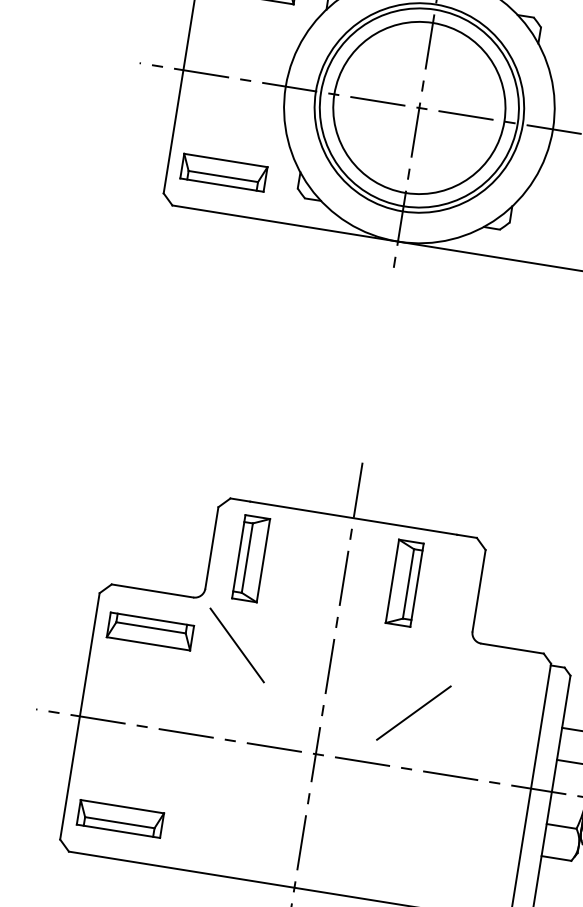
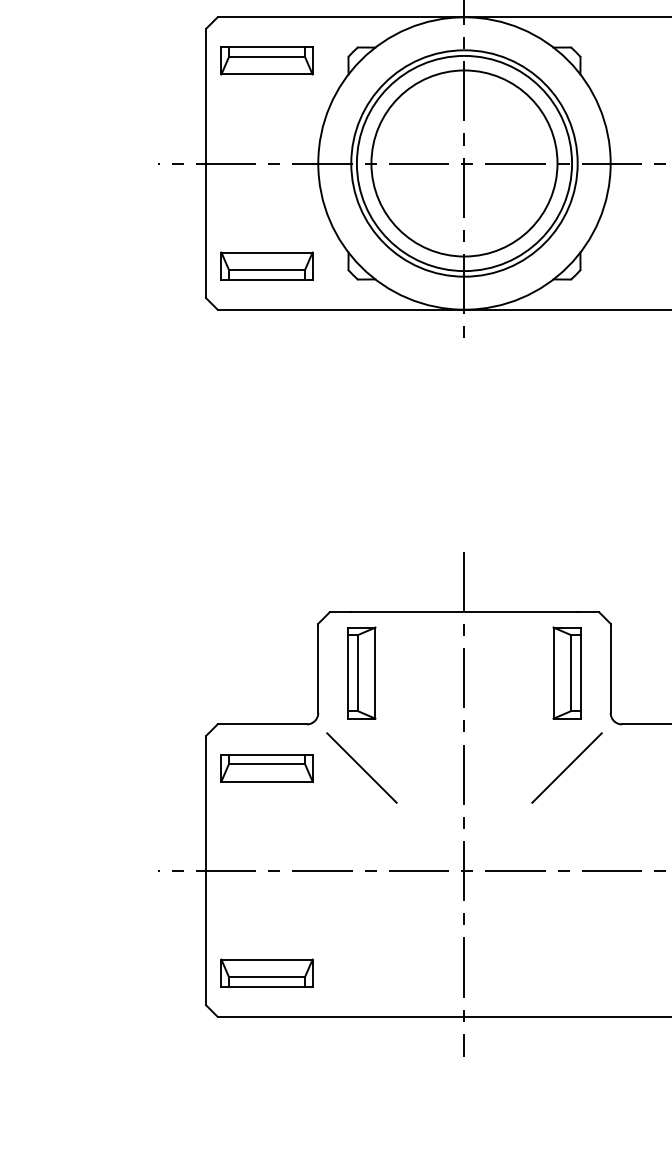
part: (404, 582) -> (566, 672), moved
line: (413, 712) -> (566, 767), moved

